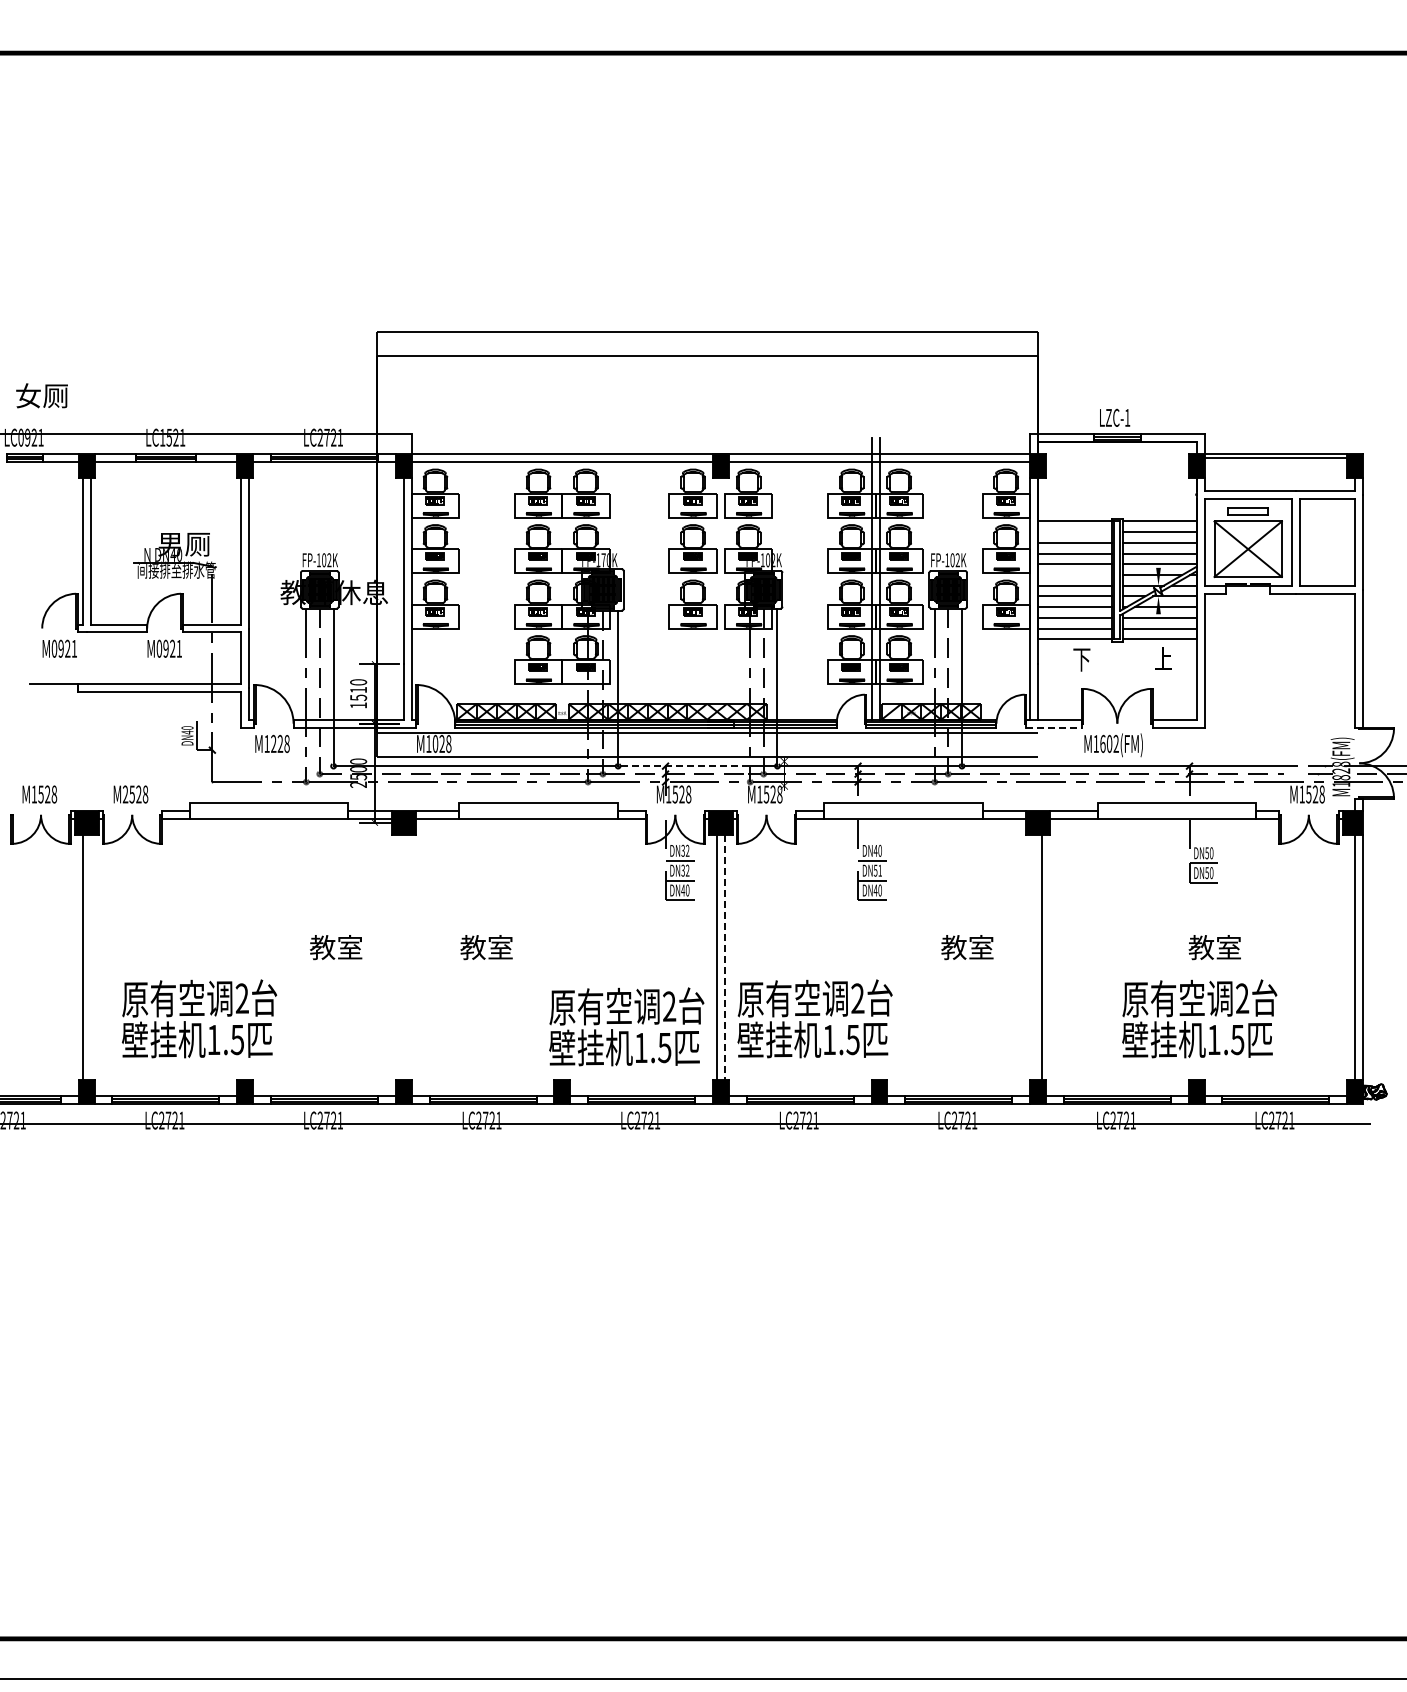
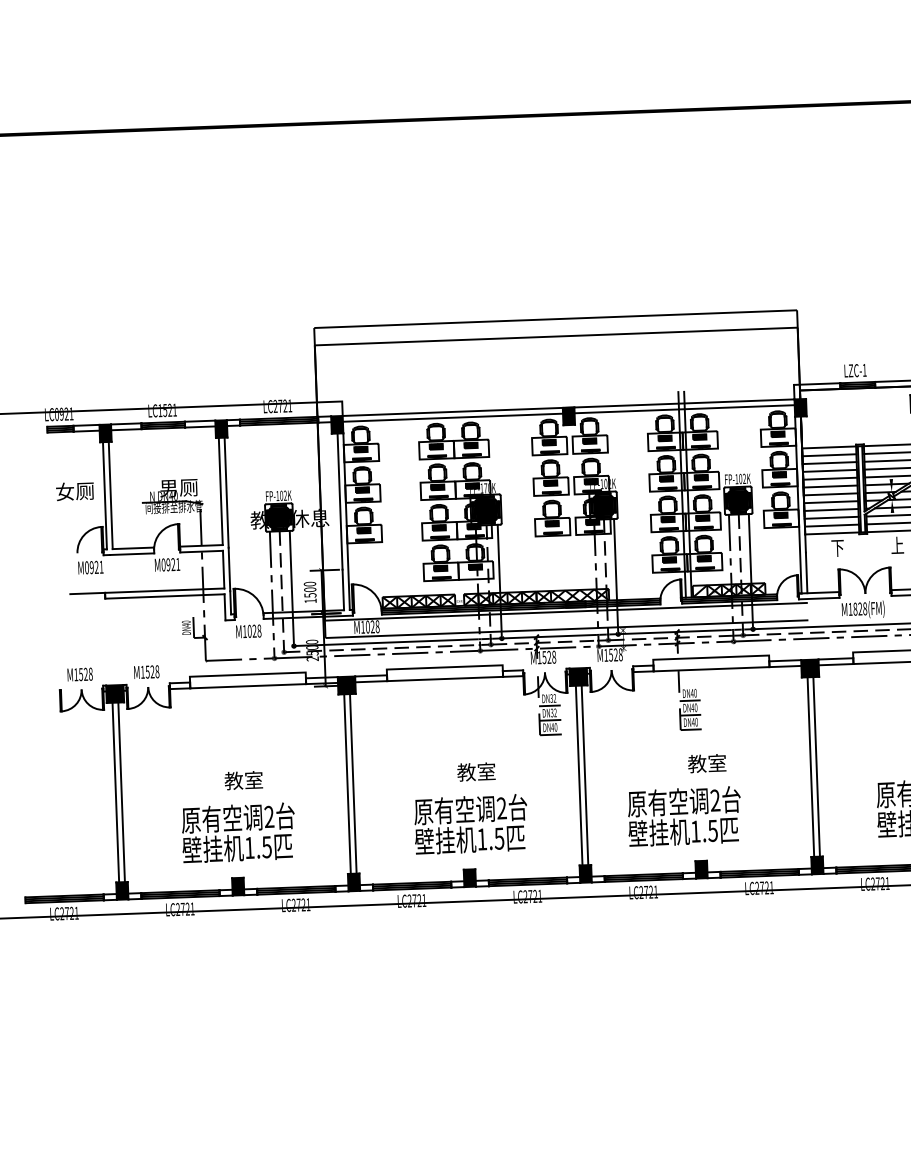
text: (41, 395) -> (74, 491), moved
line: (1075, 532) -> (829, 455), added
line: (1075, 575) -> (830, 486), added
text: (358, 689) -> (310, 589), 1510 -> 1500
line: (1053, 727) -> (818, 598), dashed -> solid
text: (273, 743) -> (249, 631), M1228 -> M1028
text: (1109, 744) -> (860, 609), M1602(FM) -> M1828(FM)
line: (684, 766) -> (550, 636), dashed -> solid
text: (125, 794) -> (142, 672), M2528 -> M1528
text: (877, 870) -> (694, 707), DN51 -> DN40
text: (336, 947) -> (244, 780), moved
text: (486, 947) -> (476, 771), moved
text: (967, 947) -> (707, 763), moved
line: (90, 957) -> (121, 792), added
line: (399, 957) -> (347, 784), added
line: (407, 957) -> (353, 783), added
line: (724, 957) -> (584, 775), dashed -> solid
line: (1034, 957) -> (811, 767), added
text: (199, 1018) -> (238, 832), moved
text: (814, 1018) -> (684, 816), moved
text: (626, 1026) -> (470, 824), moved

